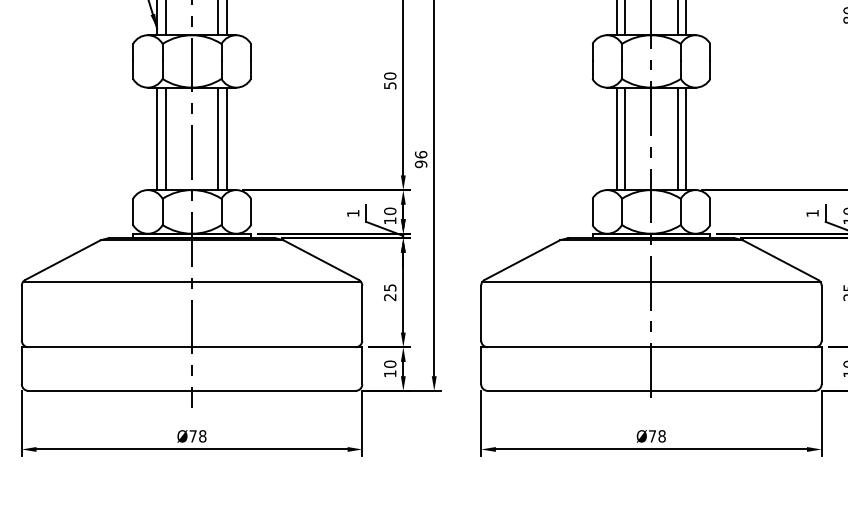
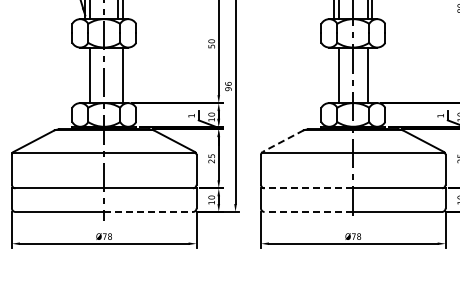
line: (157, 139) -> (85, 75), removed
line: (218, 139) -> (118, 75), removed
line: (616, 139) -> (334, 75), removed
line: (686, 139) -> (372, 75), removed
line: (520, 260) -> (282, 141), solid -> dashed
line: (565, 347) -> (306, 188), solid -> dashed
line: (275, 389) -> (149, 211), solid -> dashed
line: (568, 389) -> (308, 211), solid -> dashed

